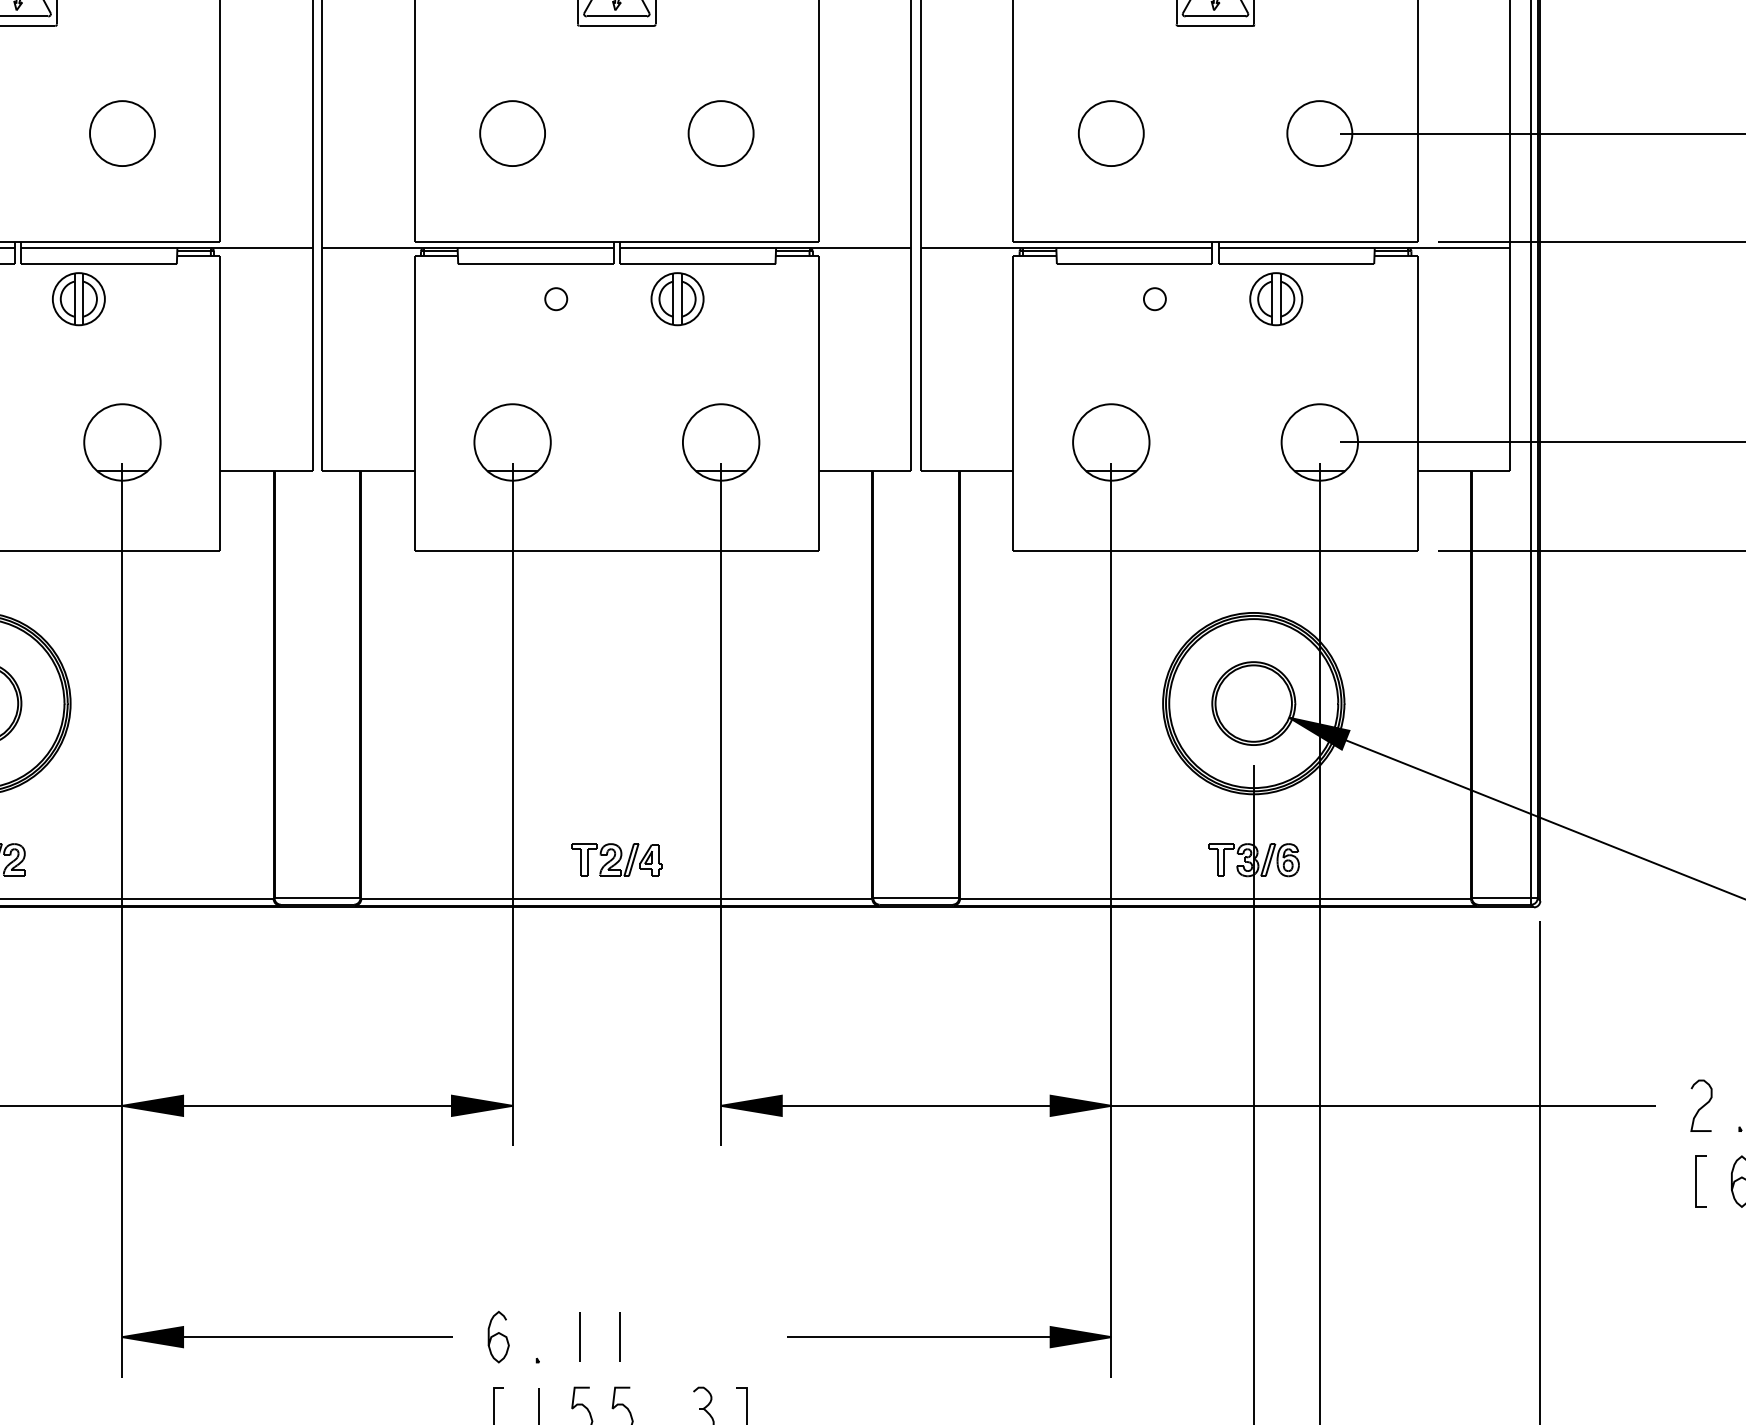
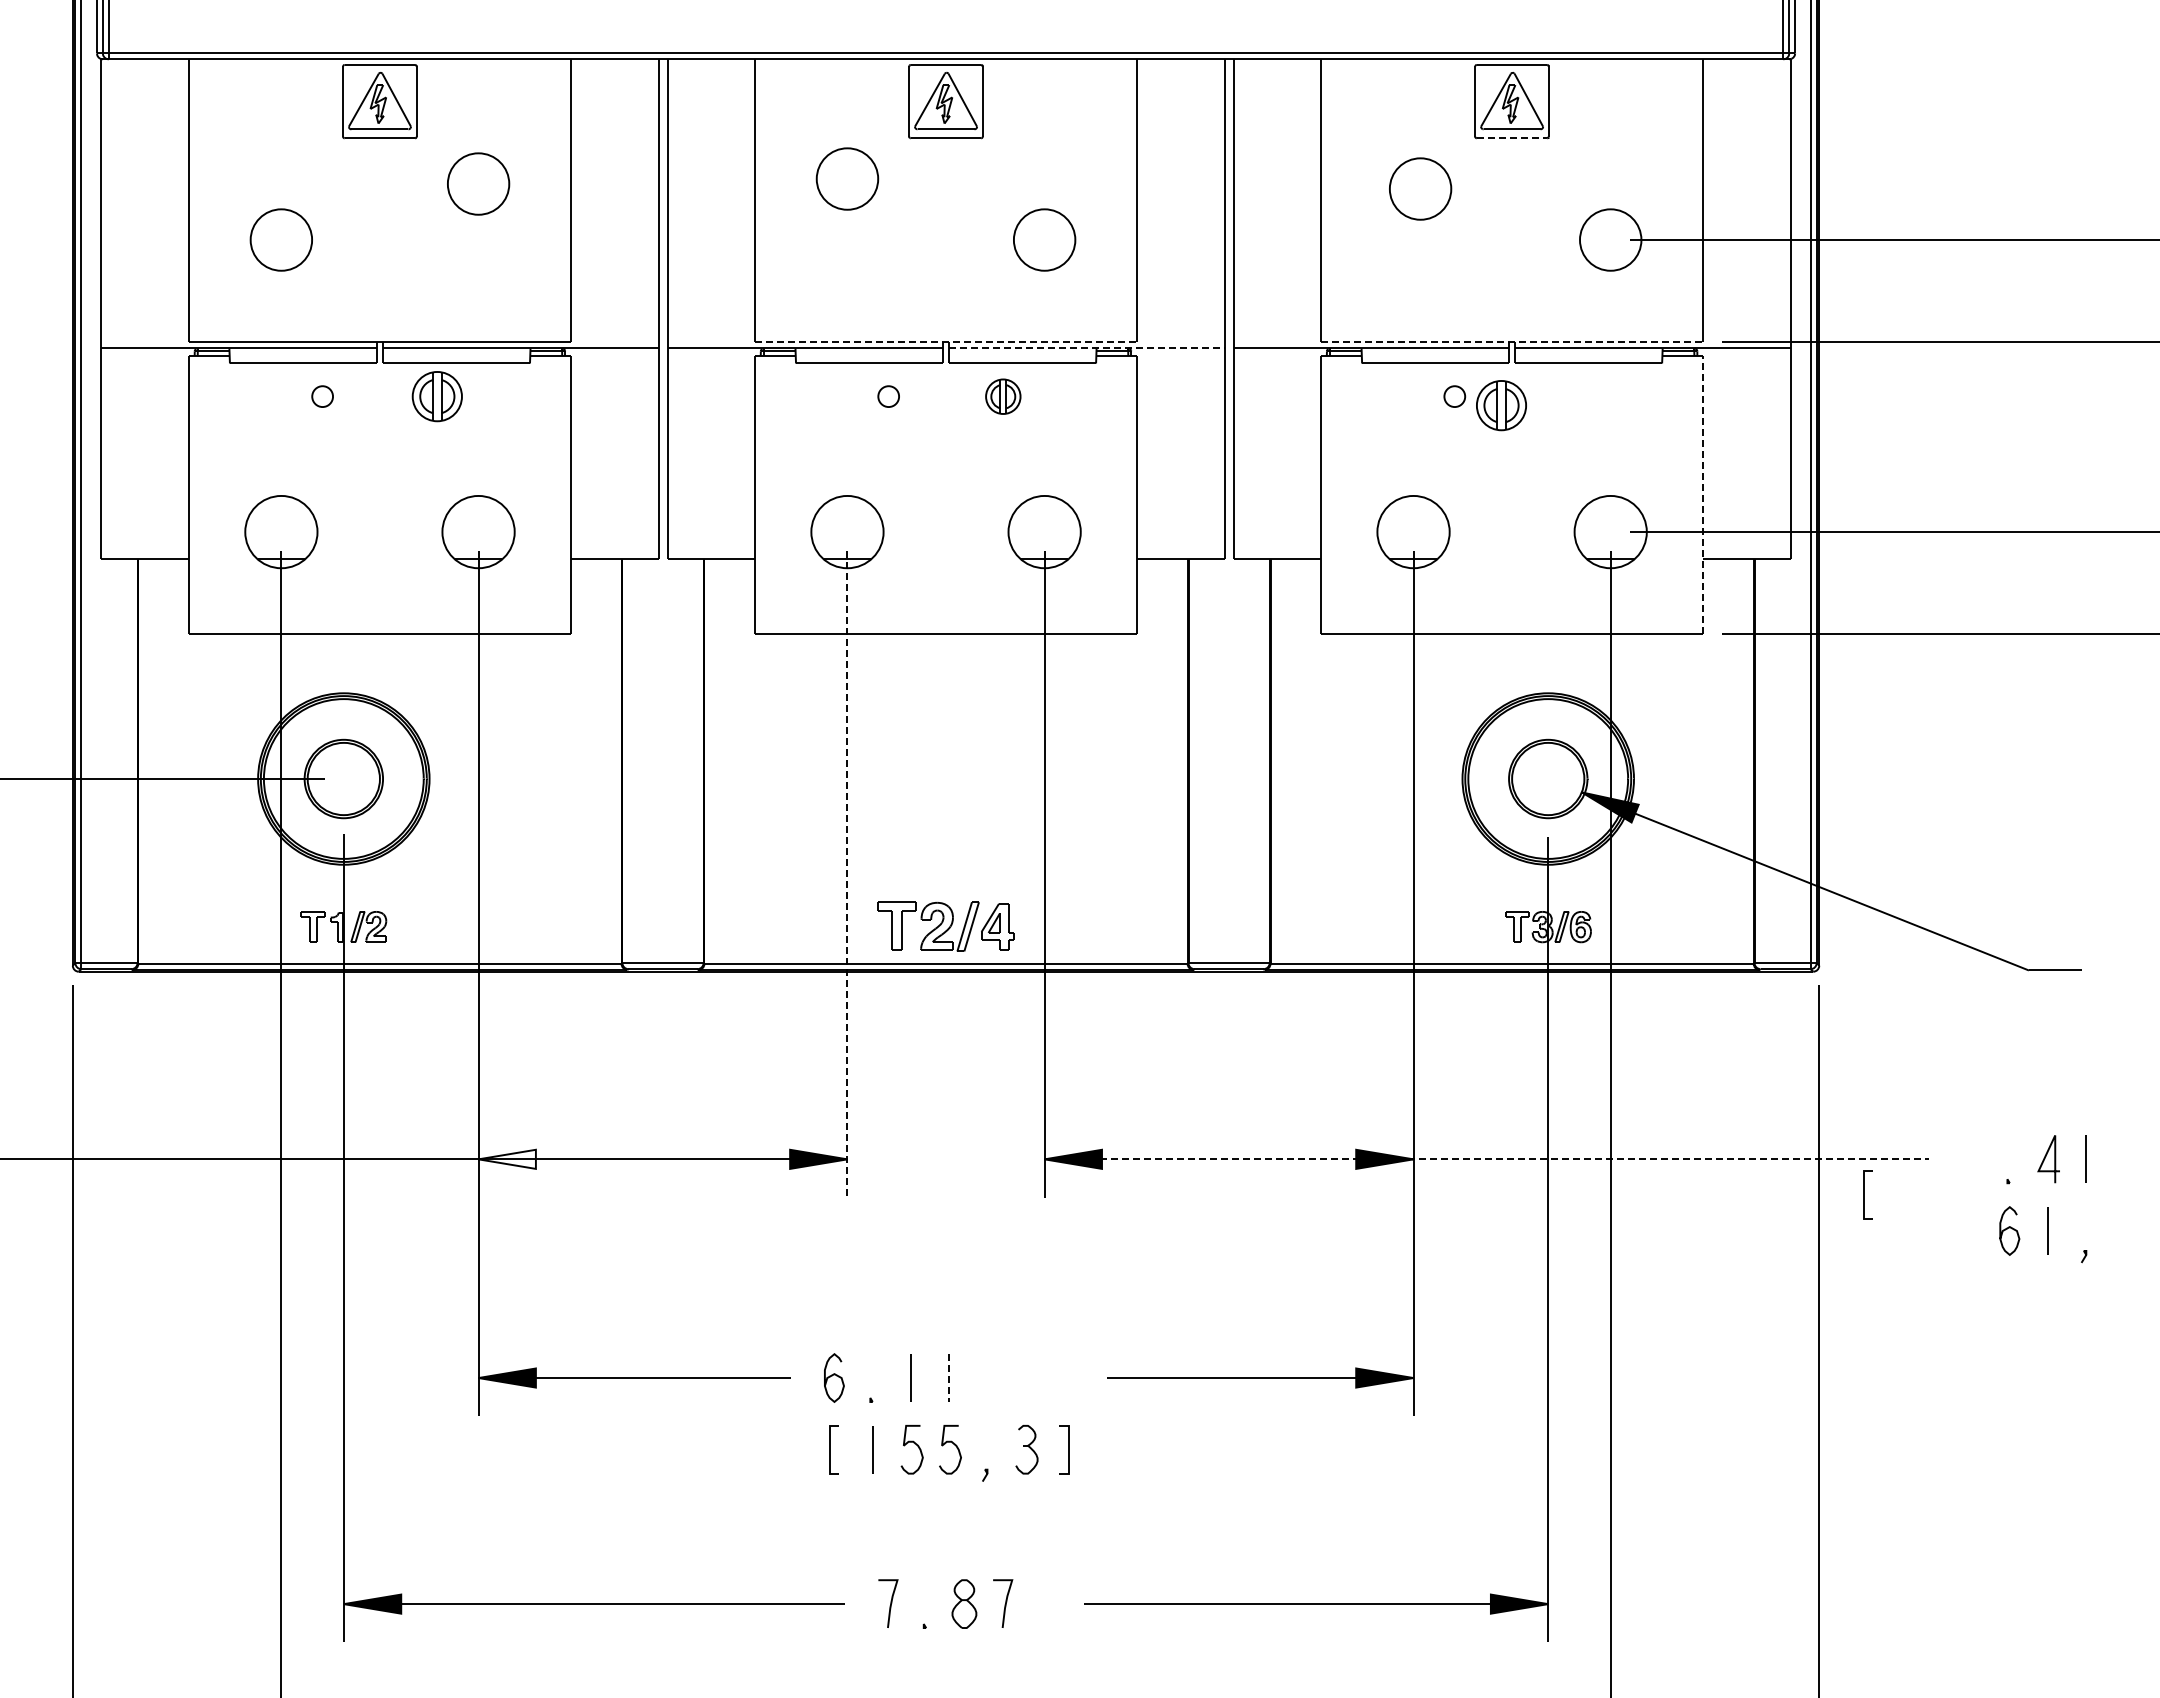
line: (1215, 26) -> (1512, 138), solid -> dashed
part: (122, 133) -> (478, 183), moved
part: (512, 133) -> (847, 178), moved
part: (1111, 133) -> (1420, 188), moved
line: (617, 241) -> (946, 342), solid -> dashed
line: (1215, 241) -> (1512, 342), solid -> dashed
line: (765, 248) -> (1086, 348), solid -> dashed
part: (676, 299) -> (1002, 396), size x0.7
part: (1276, 299) -> (1501, 405), moved
line: (1417, 402) -> (1703, 494), solid -> dashed
line: (512, 804) -> (847, 874), solid -> dashed
part: (616, 859) -> (945, 926), size x1.6
fill: (152, 1104) -> (506, 1158), removed
line: (1188, 1106) -> (1486, 1159), solid -> dashed
curve: (1702, 1106) -> (1972, 1159), removed
line: (1697, 1181) -> (1864, 1194), moved
line: (620, 1337) -> (949, 1378), solid -> dashed

